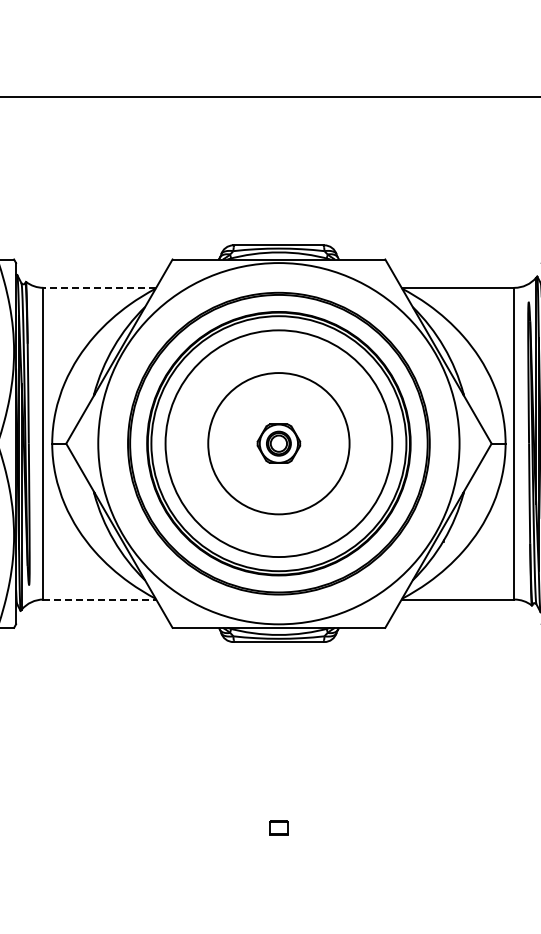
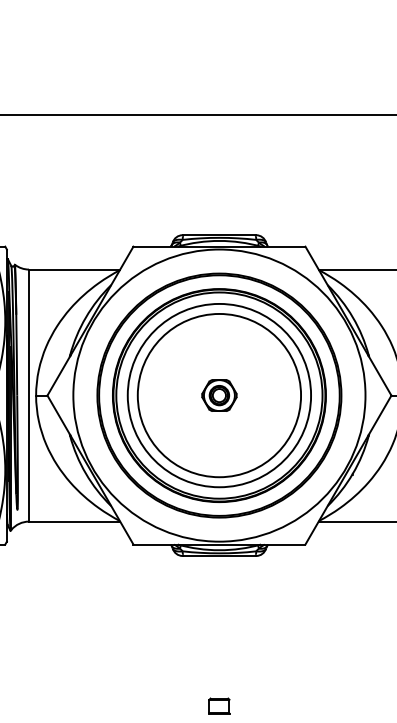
line: (99, 287) -> (74, 269), dashed -> solid
circle: (278, 443) -> (219, 395), size x1.43
line: (100, 599) -> (75, 521), dashed -> solid
part: (278, 827) -> (219, 705), size x1.43

